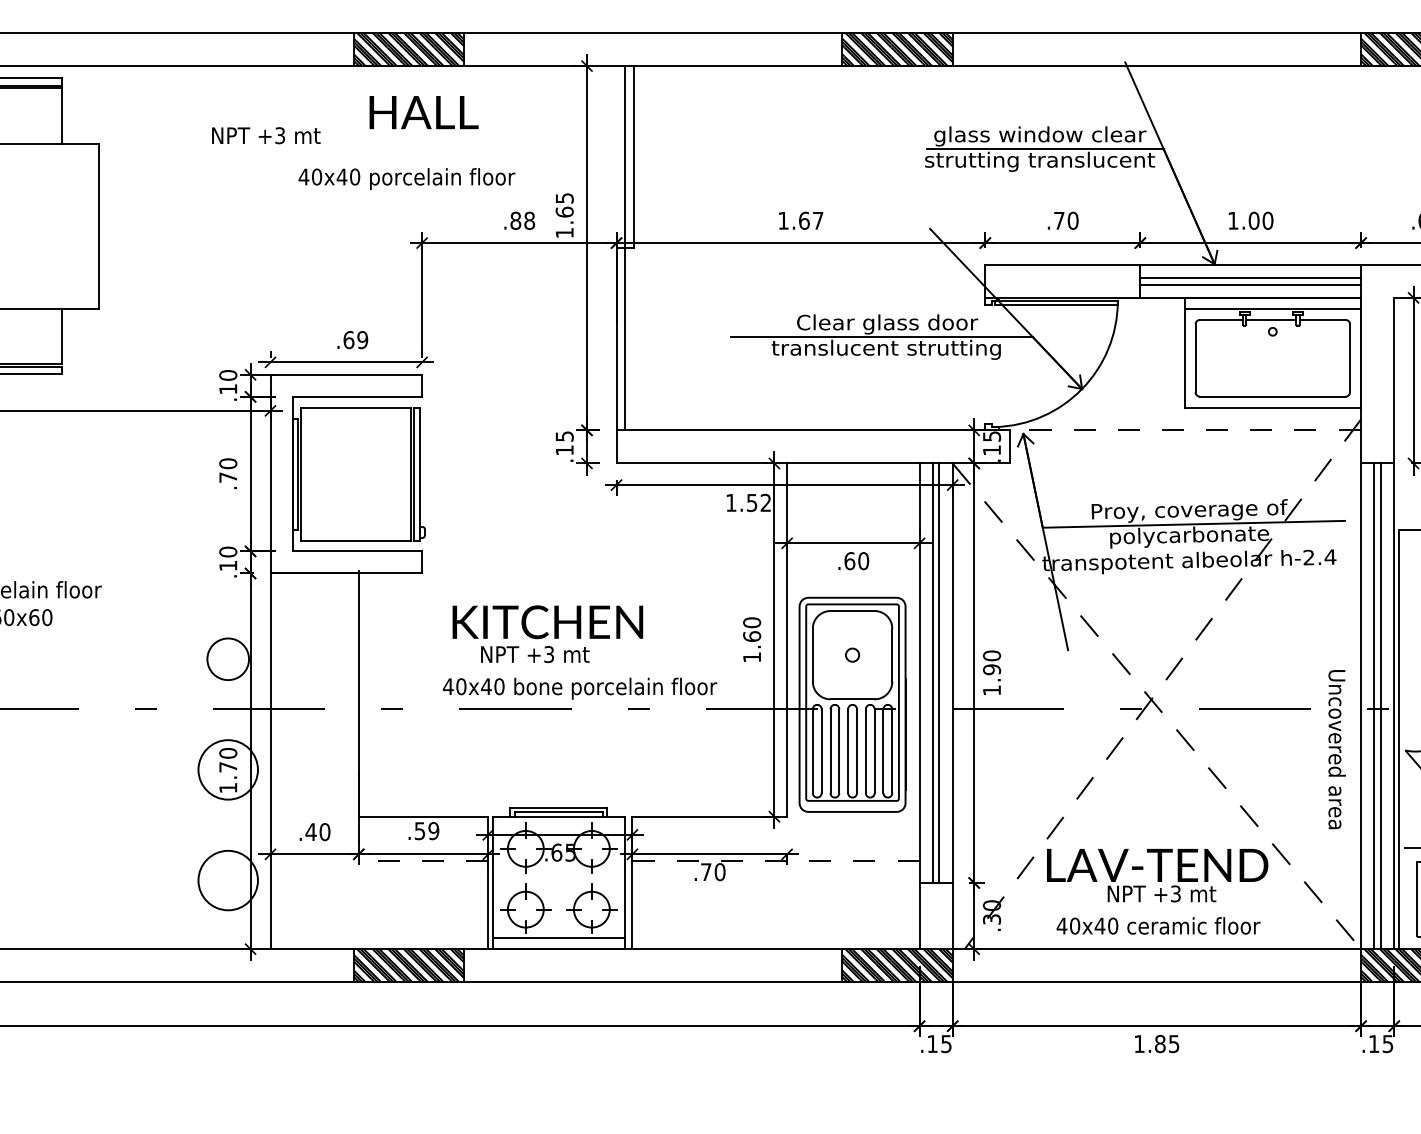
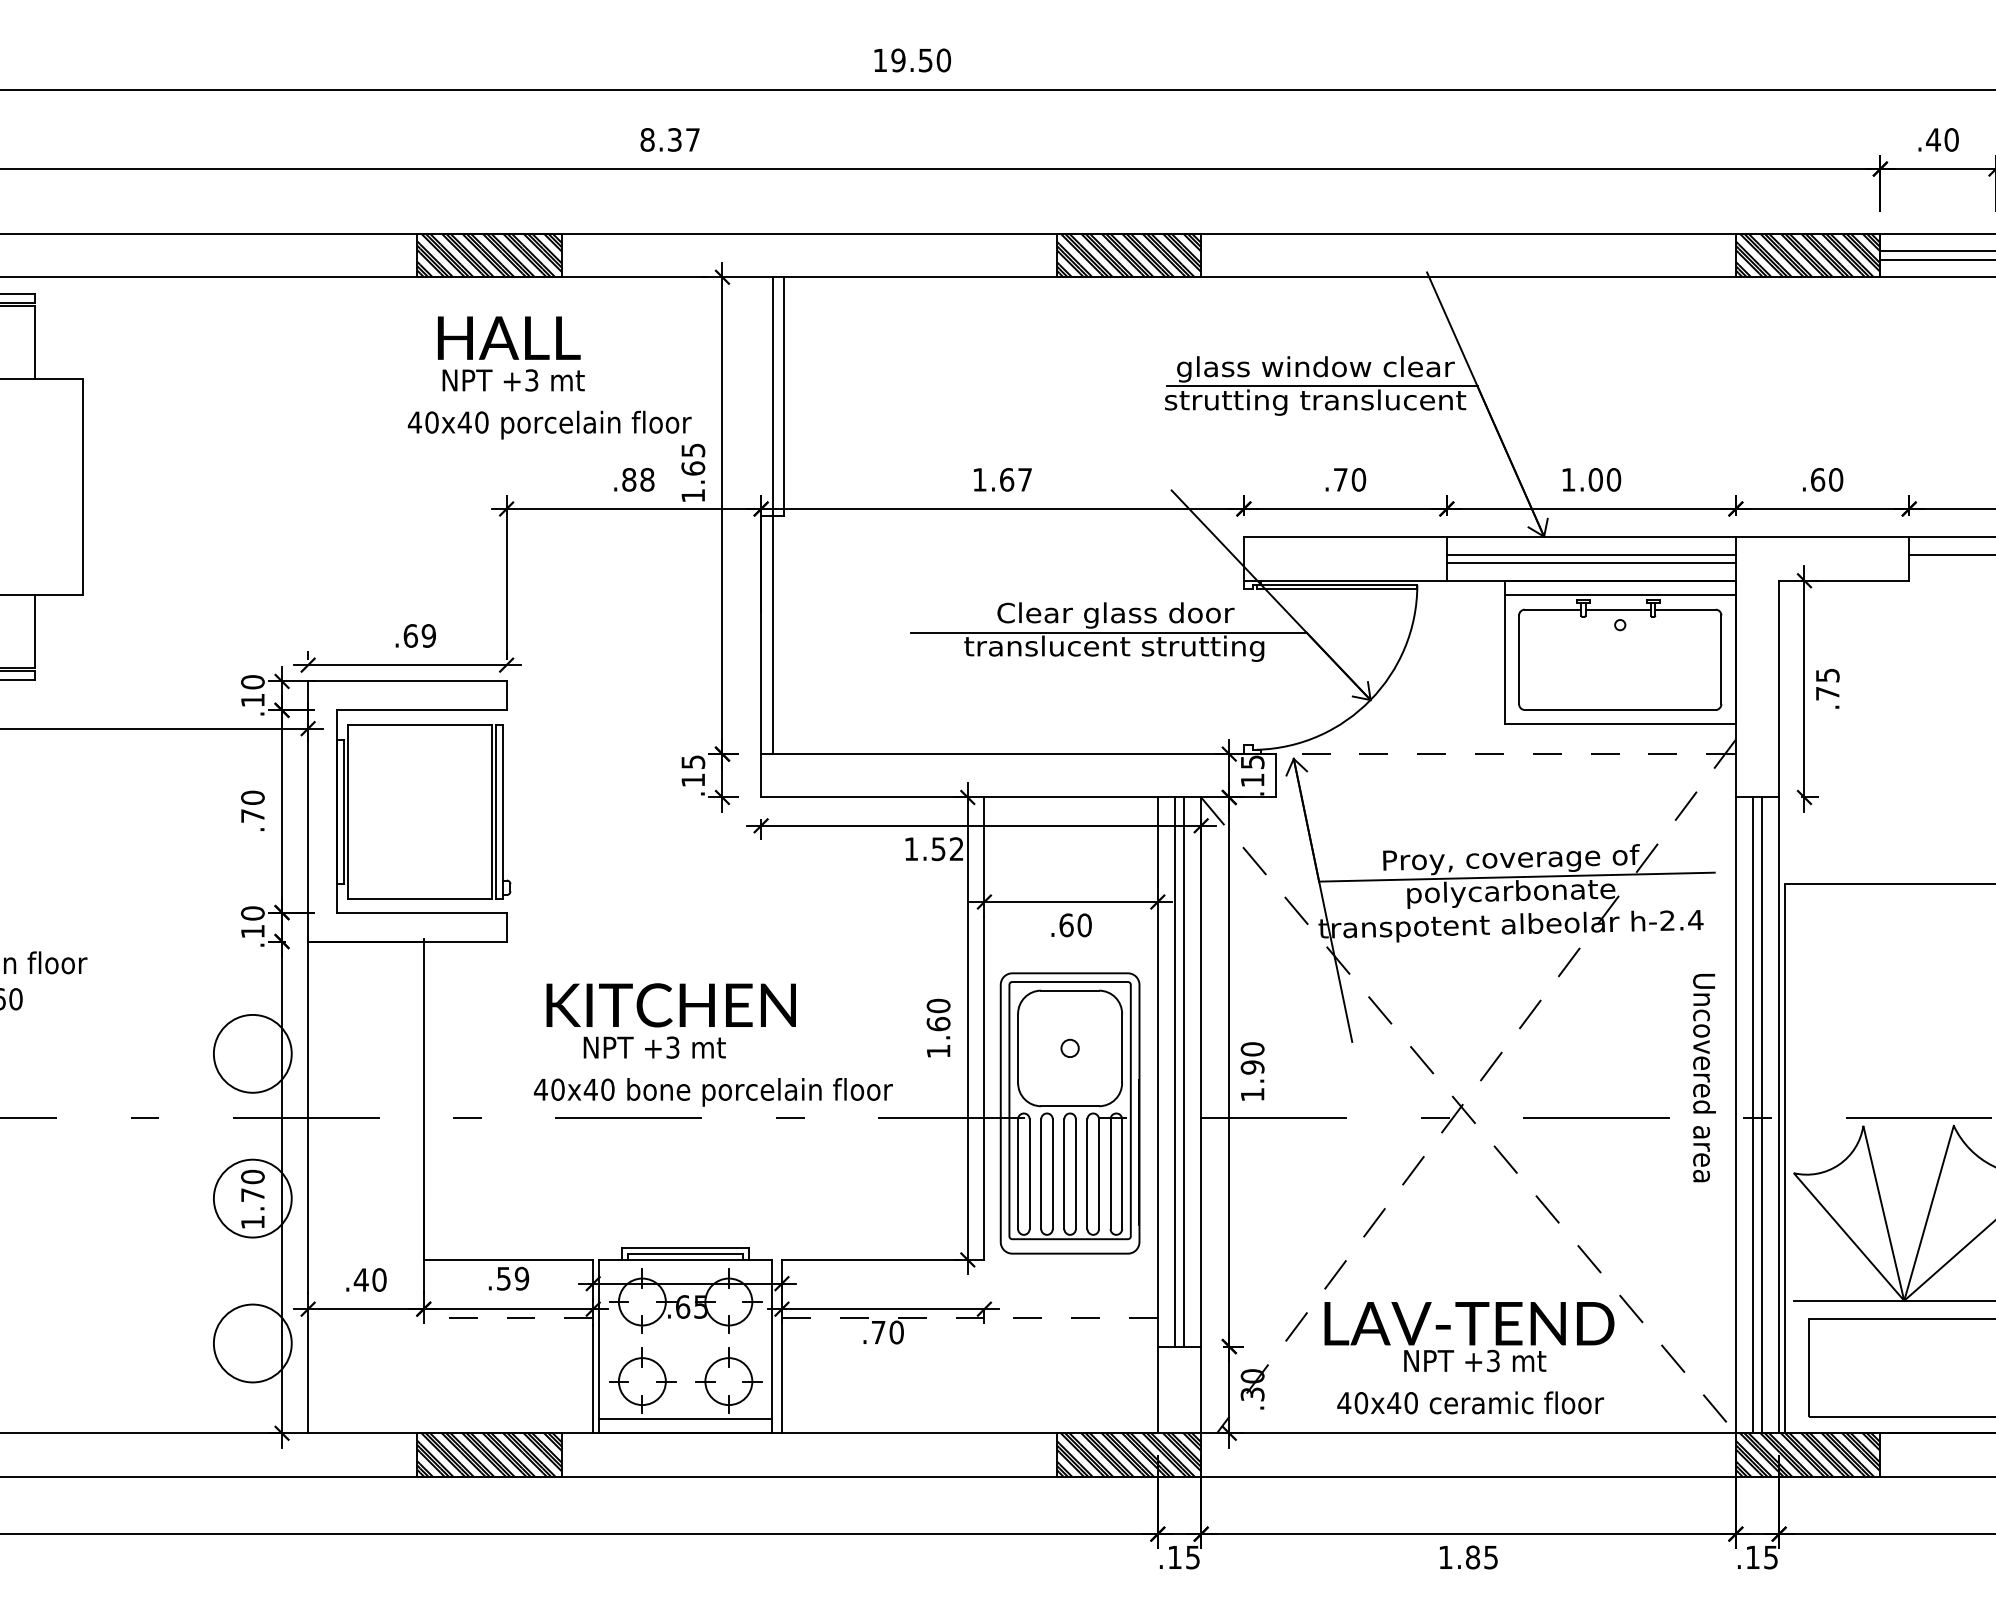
text: (266, 135) -> (513, 380), moved
text: (406, 178) -> (549, 424), moved
circle: (227, 659) -> (252, 1053), size x1.43
text: (1337, 749) -> (1704, 1078), moved

